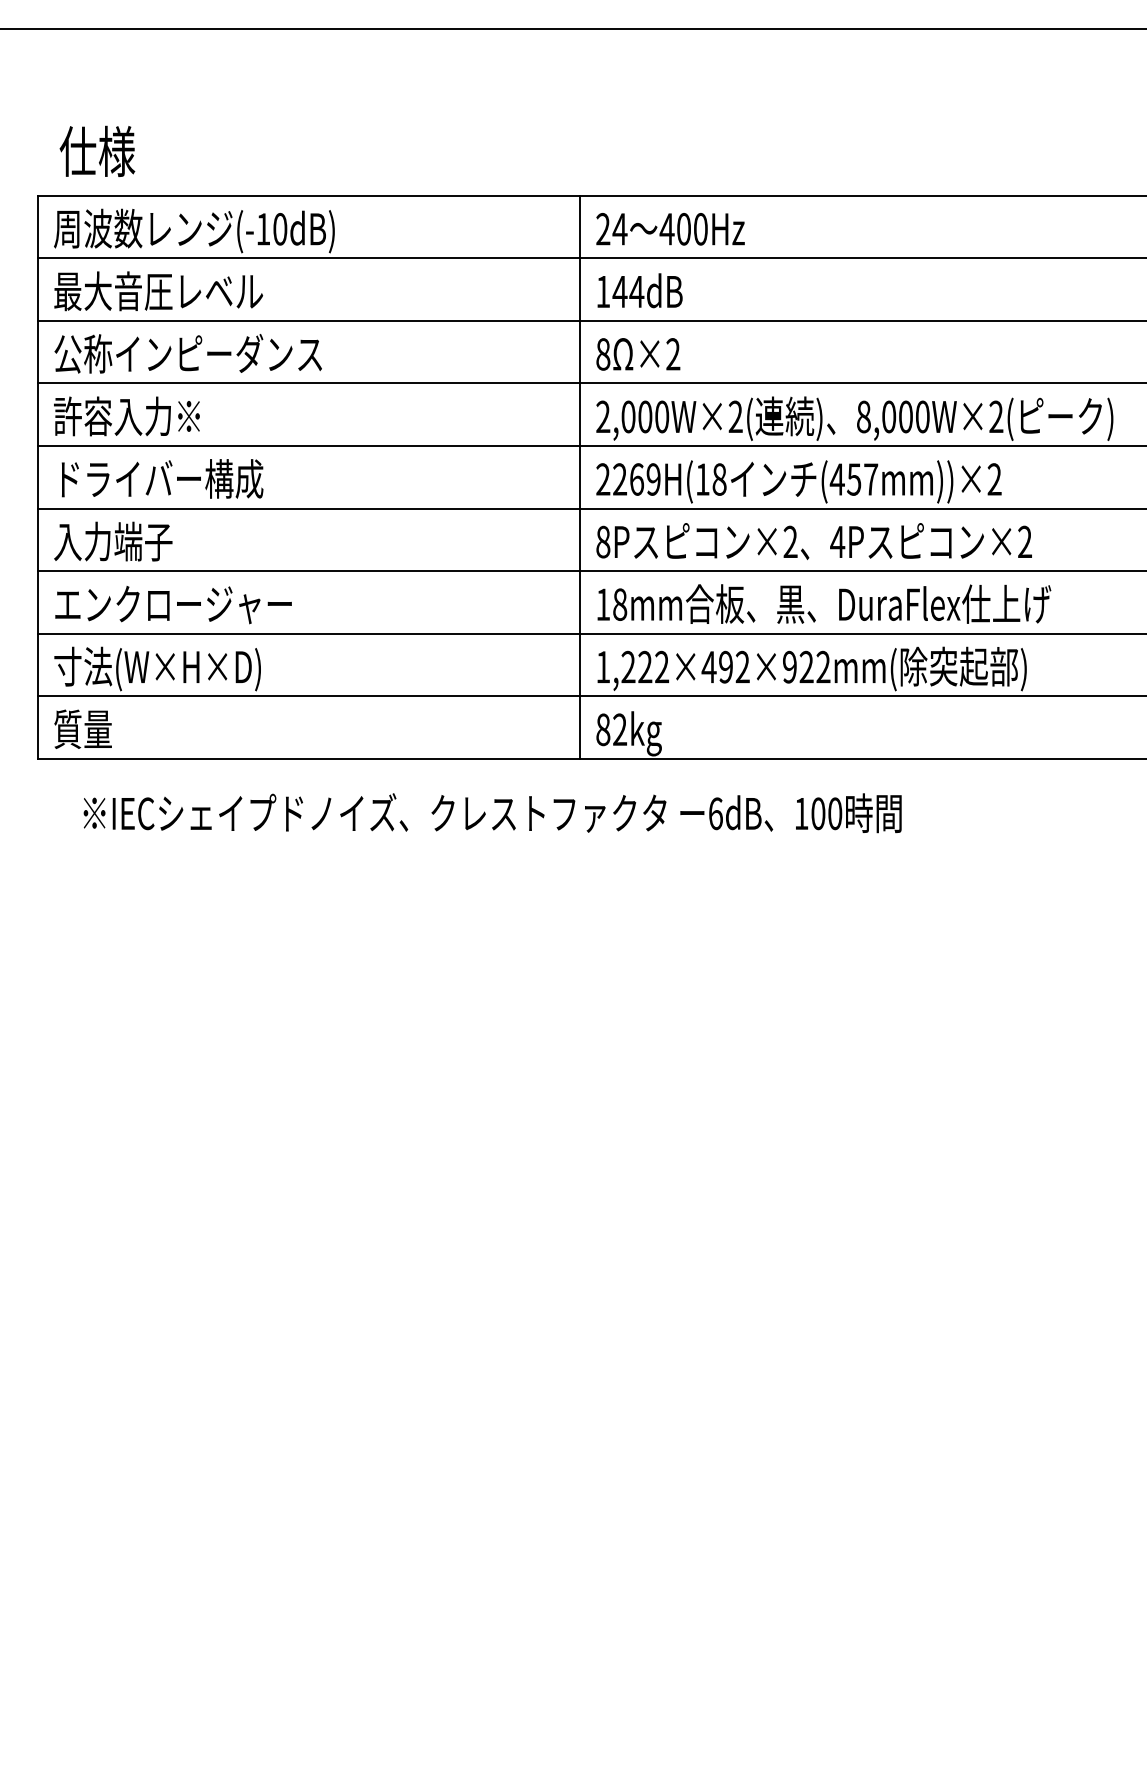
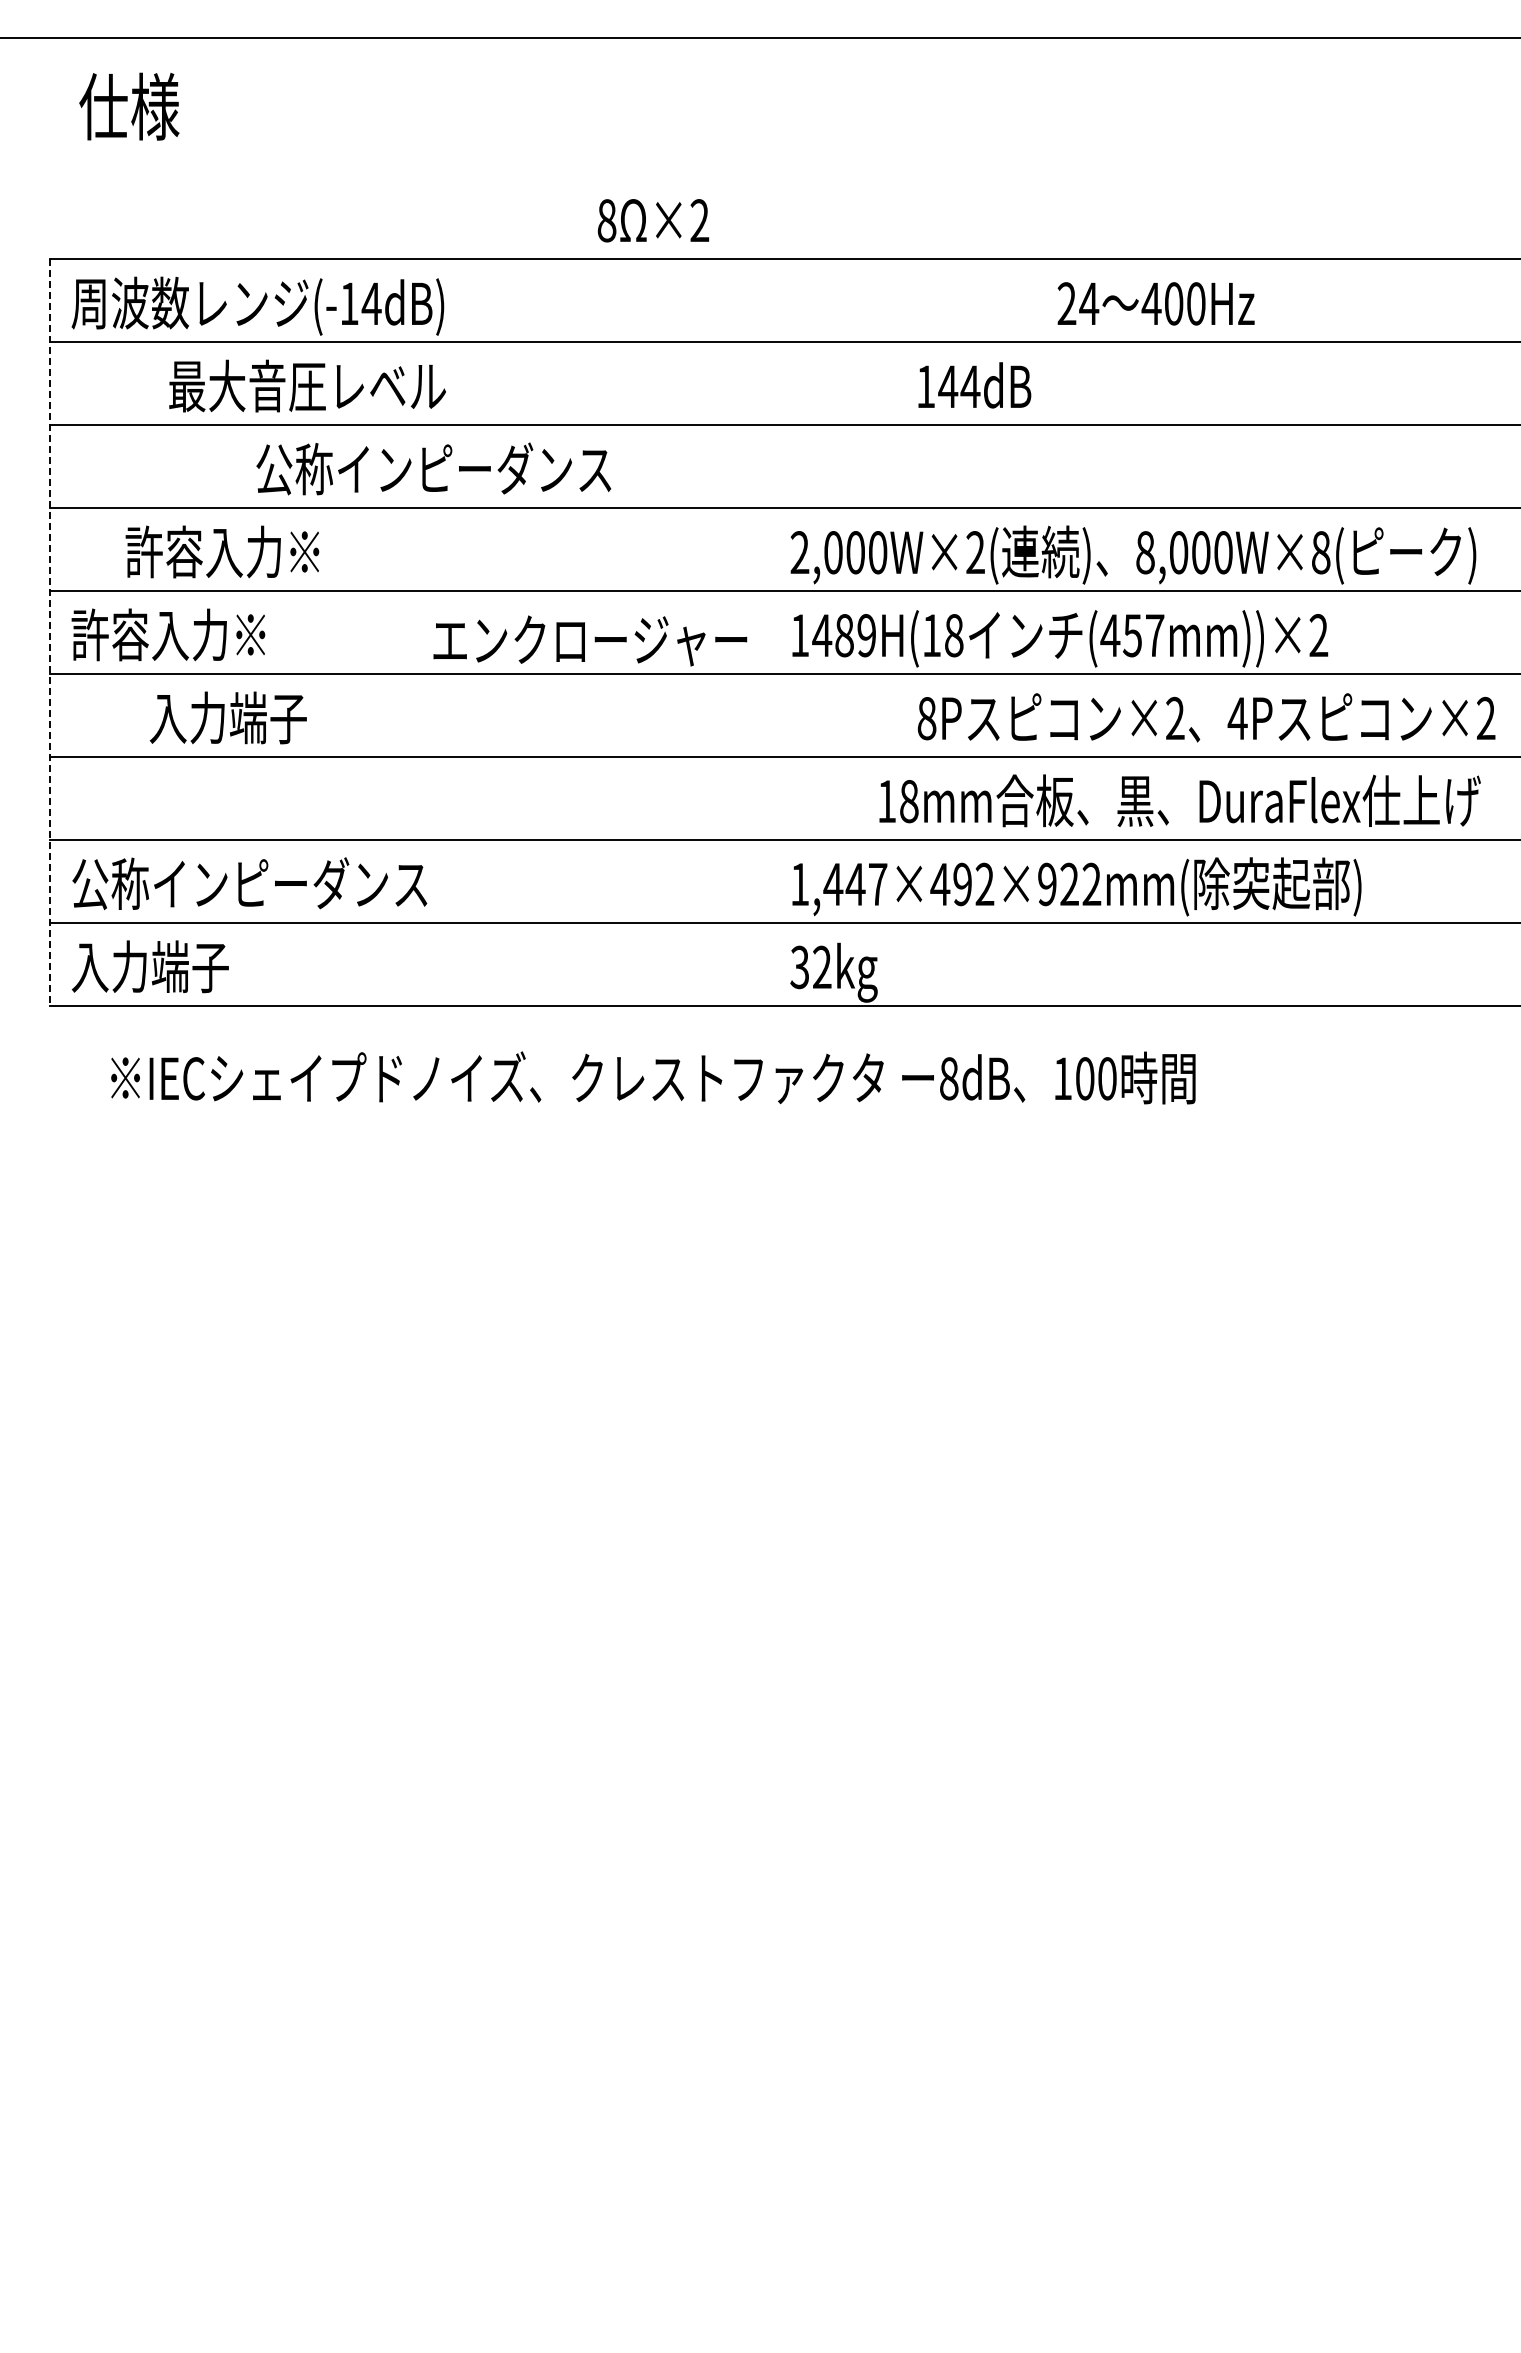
text: (97, 151) -> (129, 106), moved
text: (280, 228) -> (371, 303), (-10dB) -> (-14dB)
text: (670, 228) -> (1155, 303), moved
text: (158, 290) -> (307, 385), moved
text: (639, 290) -> (974, 385), moved
text: (188, 353) -> (433, 468), moved
text: (638, 354) -> (653, 220), moved
text: (126, 416) -> (222, 551), moved
text: (995, 416) -> (1320, 552), 8,000W×2( -> 8,000W×8(
line: (37, 477) -> (50, 633), solid -> dashed
line: (580, 477) -> (769, 632), removed
text: (158, 478) -> (210, 634), ドライバー構成 -> 許容入力※
text: (619, 479) -> (821, 635), 2269H(18 -> 1489H(18
text: (112, 541) -> (227, 717), moved
text: (814, 541) -> (1206, 717), moved
text: (823, 603) -> (1179, 800), moved
text: (173, 604) -> (590, 640), moved
text: (645, 666) -> (855, 883), 1,222×492×922mm( -> 1,447×492×922mm(
text: (188, 668) -> (249, 886), 寸法(W×H×D) -> 公称インピーダンス
text: (112, 729) -> (149, 966), 質量 -> 入力端子
text: (602, 729) -> (799, 967), 82kg -> 32kg
text: (716, 813) -> (949, 1078), 6dB -> 8dB

